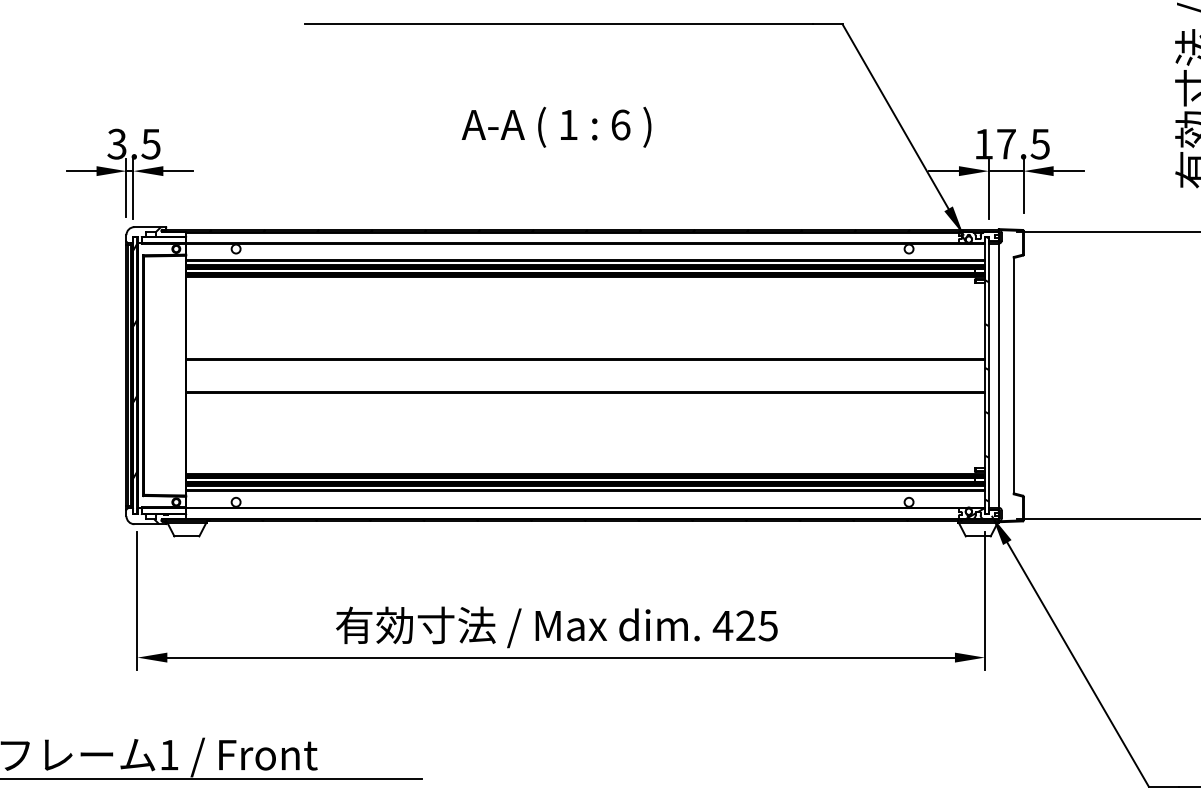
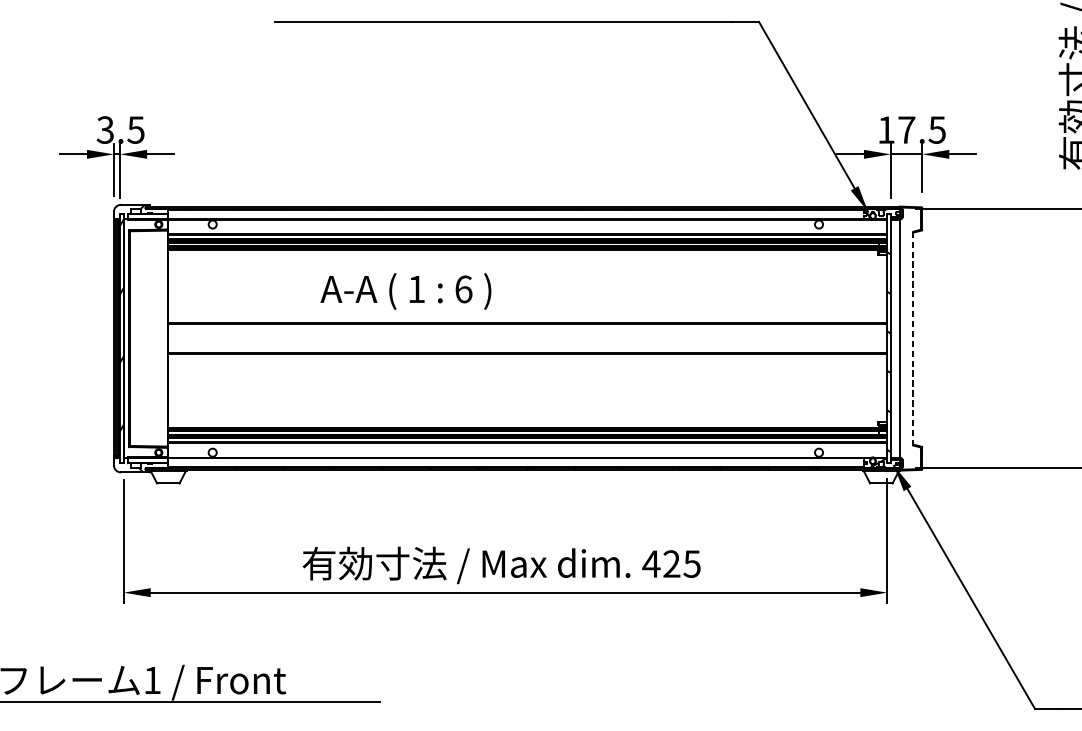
text: (556, 126) -> (405, 290), moved
line: (1013, 375) -> (913, 338), solid -> dashed

